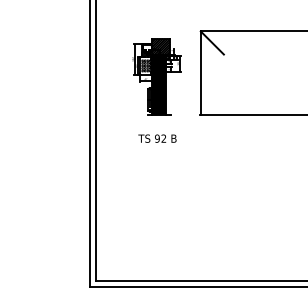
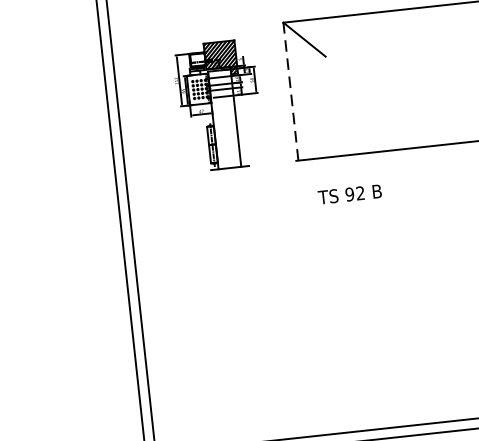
line: (200, 73) -> (290, 92), solid -> dashed
hatch: (159, 85) -> (224, 119), removed
text: (157, 138) -> (349, 194), moved

